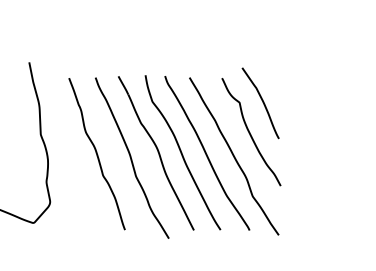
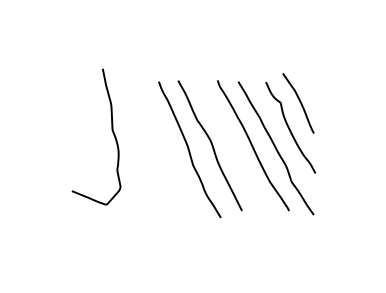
curve: (182, 151) -> (232, 144), removed
curve: (96, 154) -> (159, 146), removed

